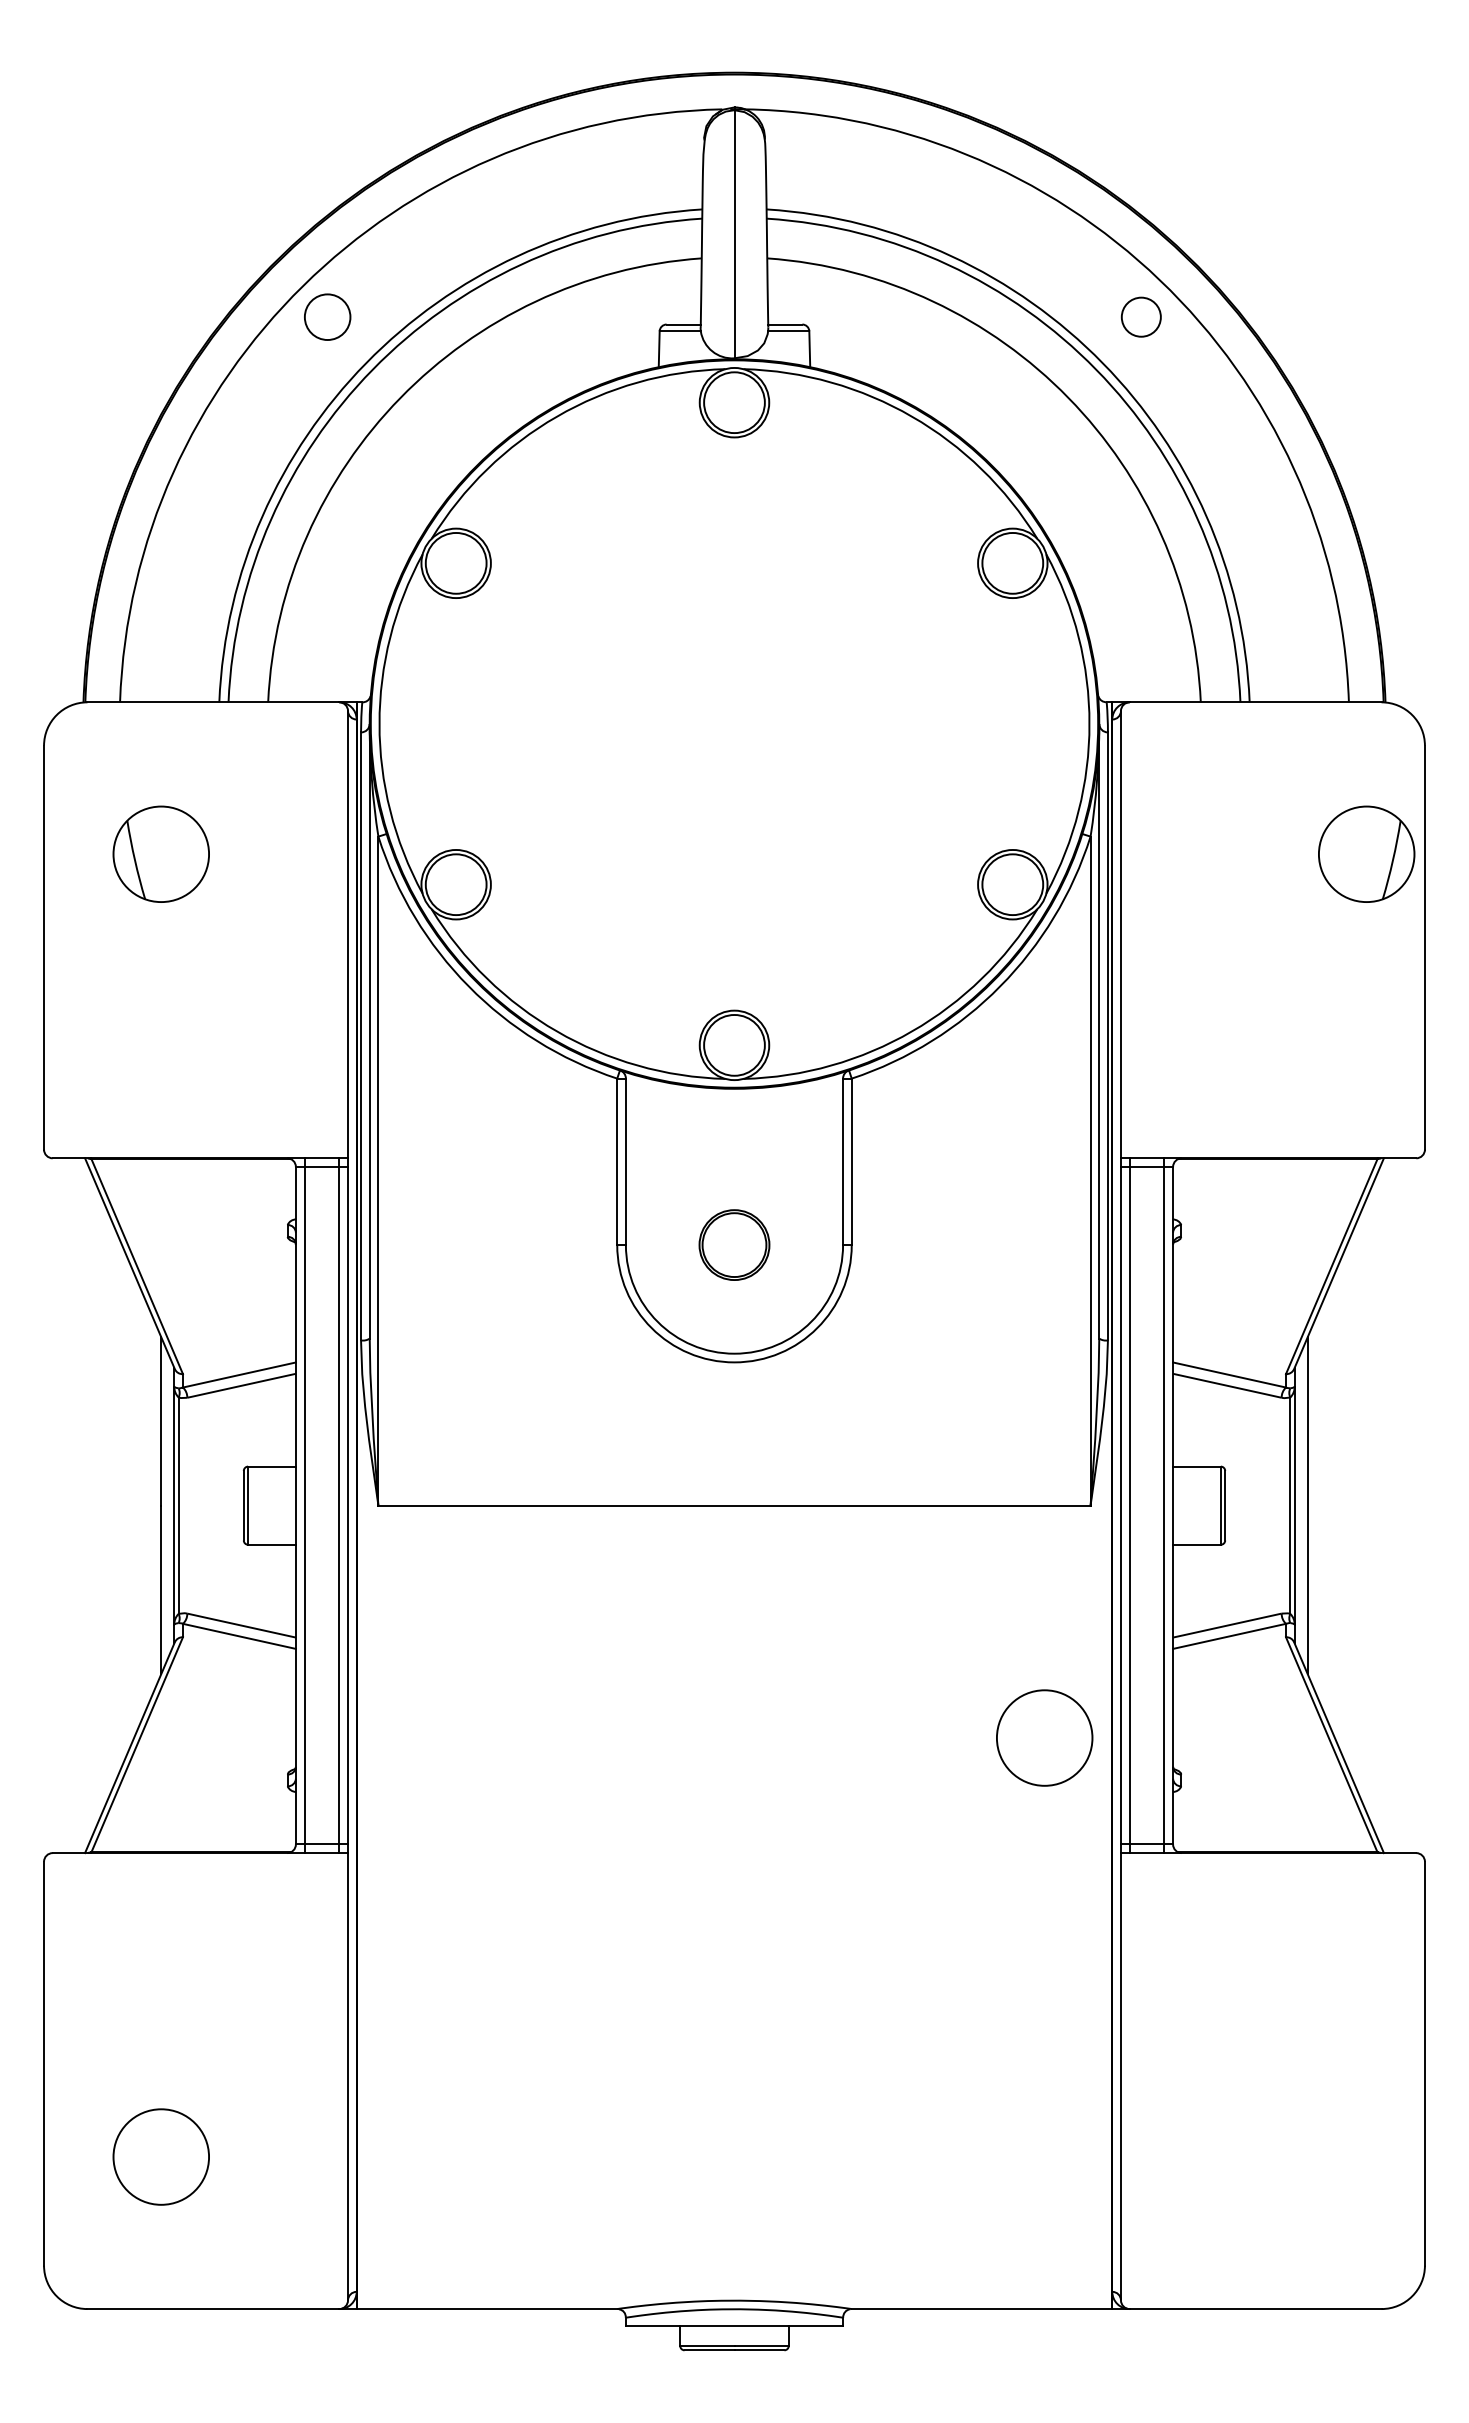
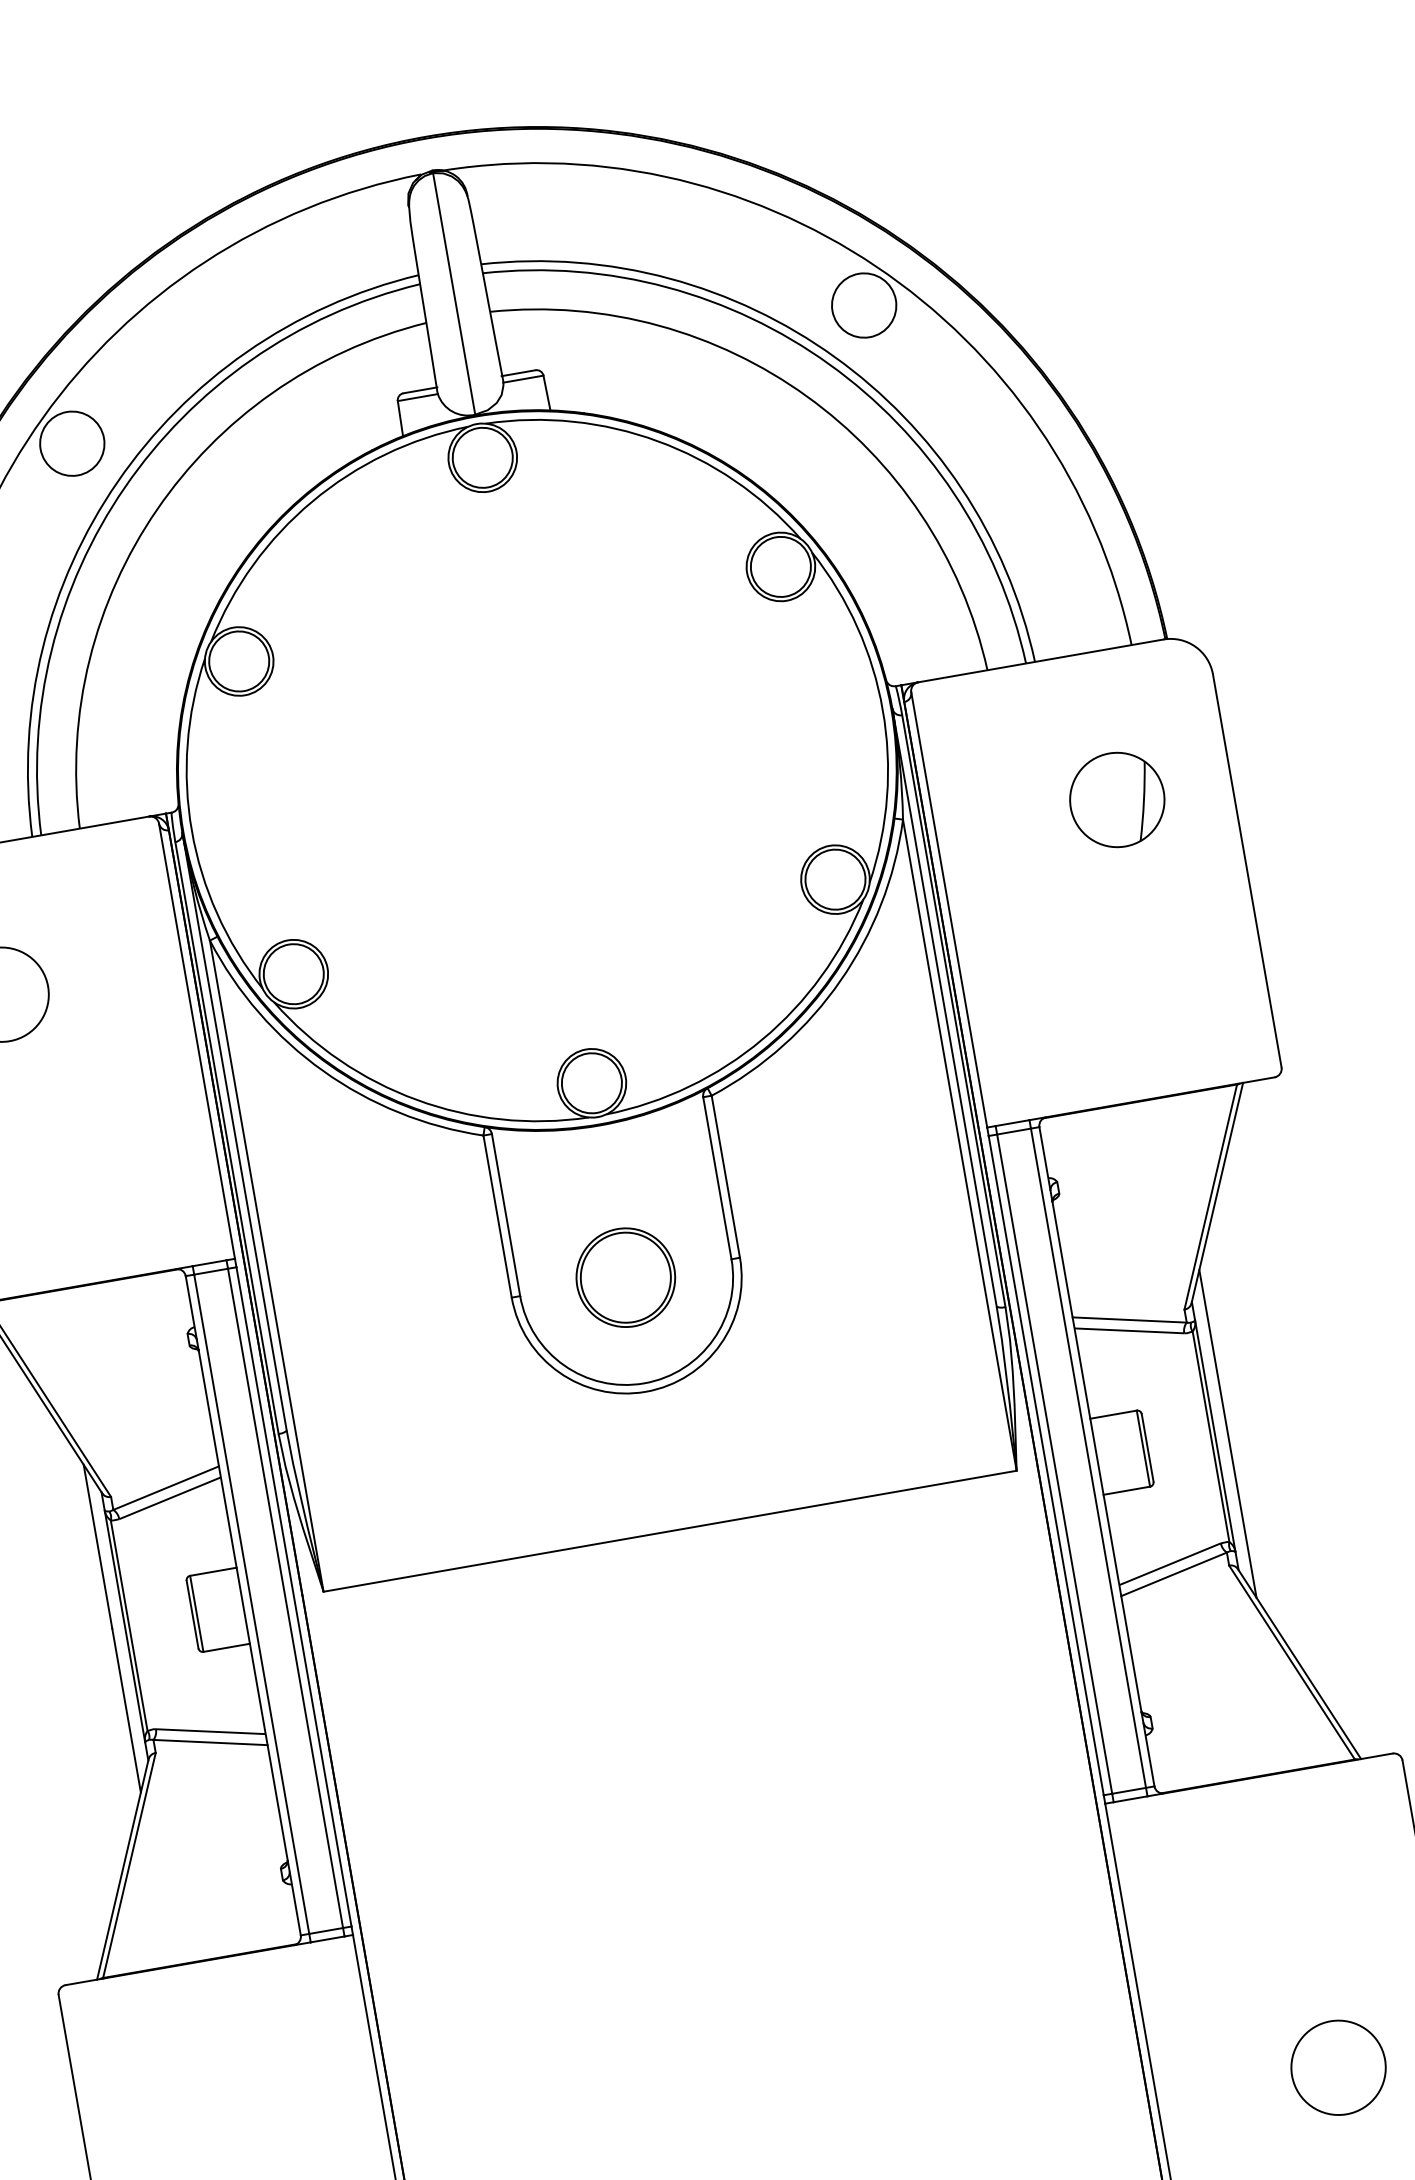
circle: (327, 316) -> (72, 443), size x1.43
circle: (1140, 316) -> (863, 304), size x1.67
part: (1366, 853) -> (1116, 799), moved
part: (734, 1244) -> (625, 1277), size x1.43
circle: (1044, 1737) -> (1338, 2067), moved

